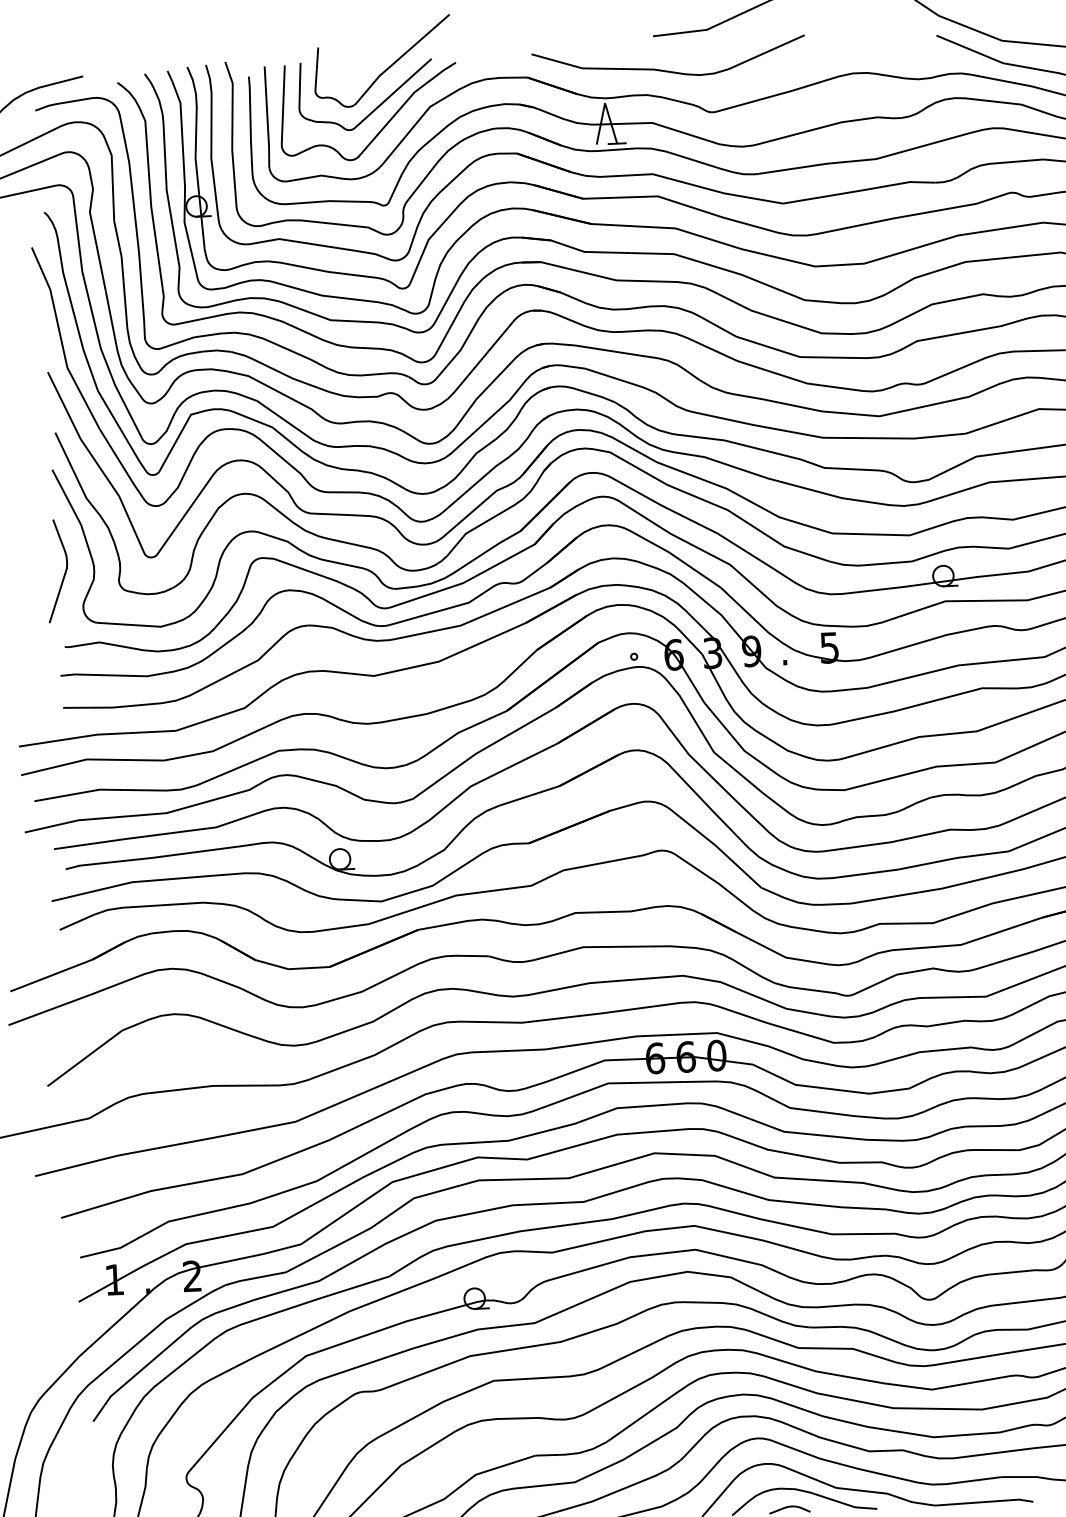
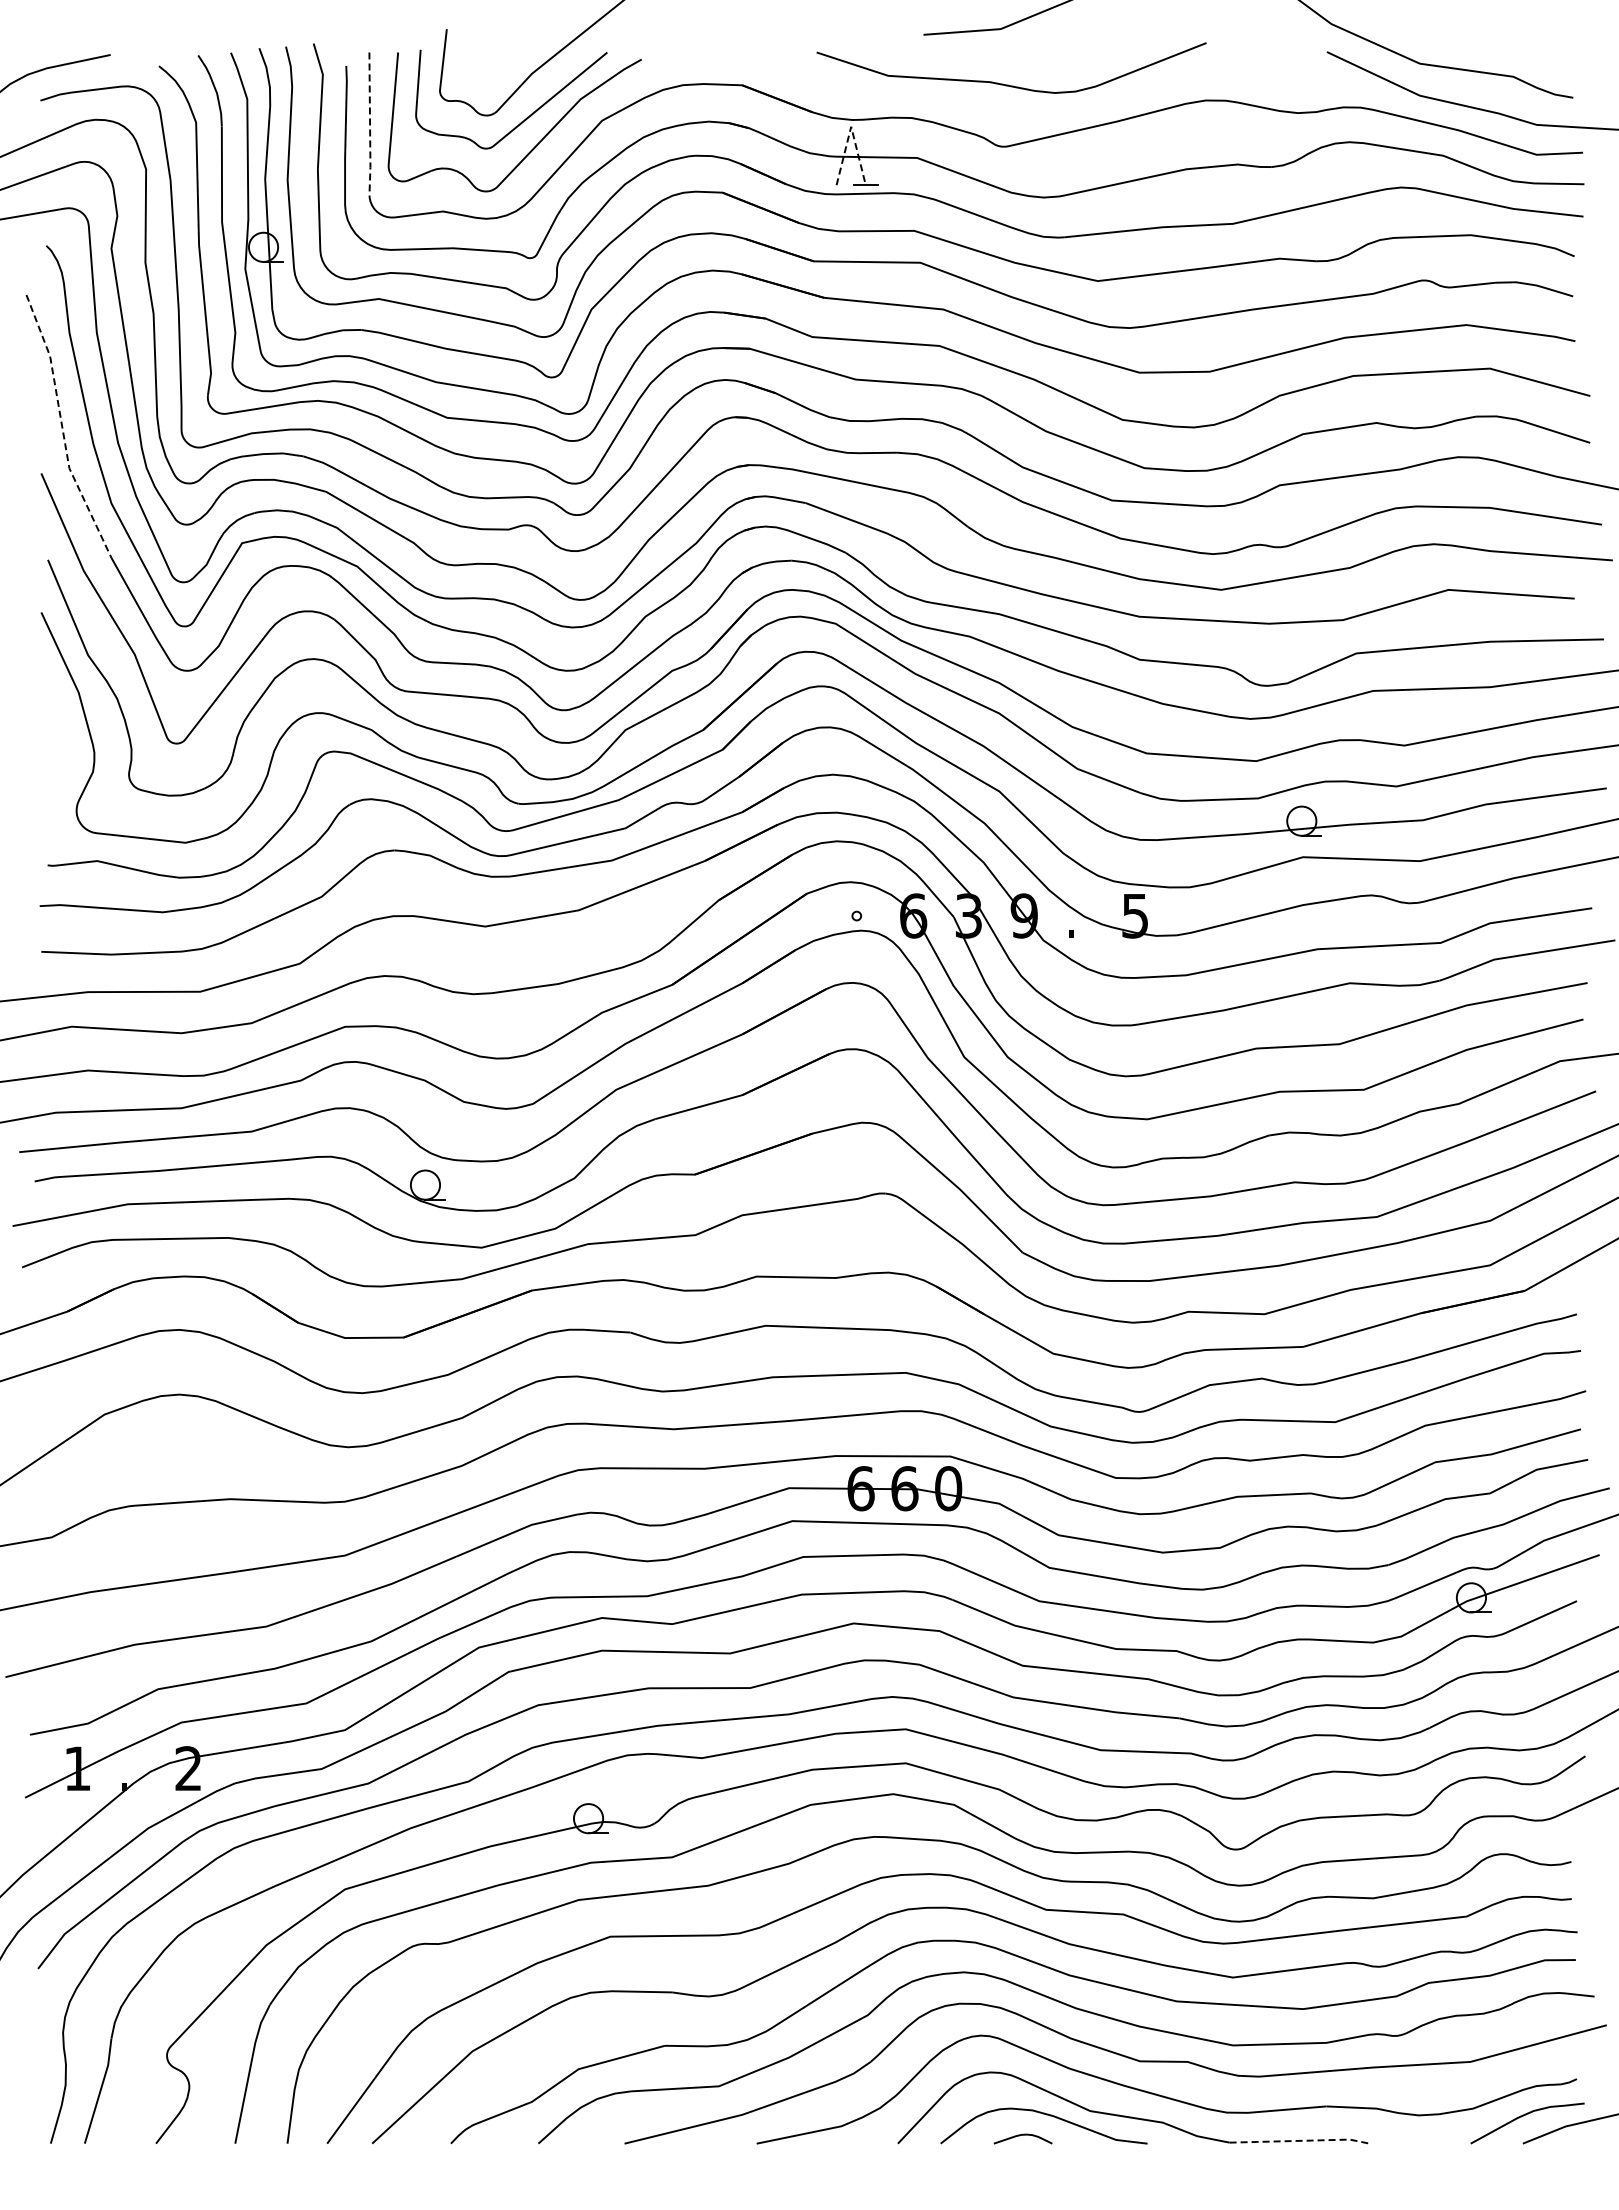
curve: (667, 70) -> (1008, 84), moved
line: (605, 102) -> (851, 126), solid -> dashed
line: (267, 118) -> (370, 126), solid -> dashed
line: (61, 340) -> (62, 429), solid -> dashed
curve: (64, 574) -> (51, 761), removed
line: (985, 1501) -> (1301, 2140), solid -> dashed

